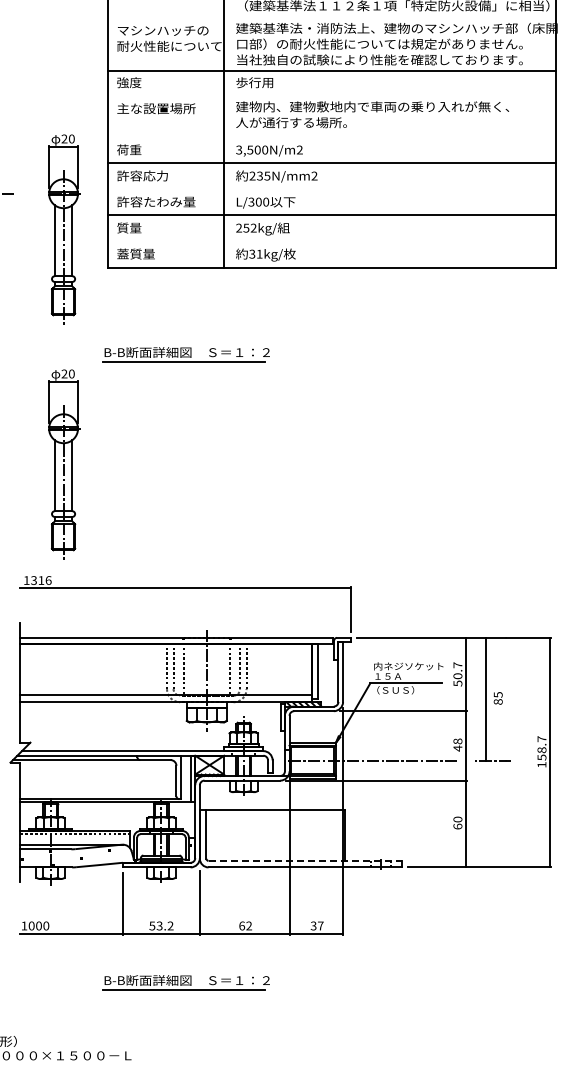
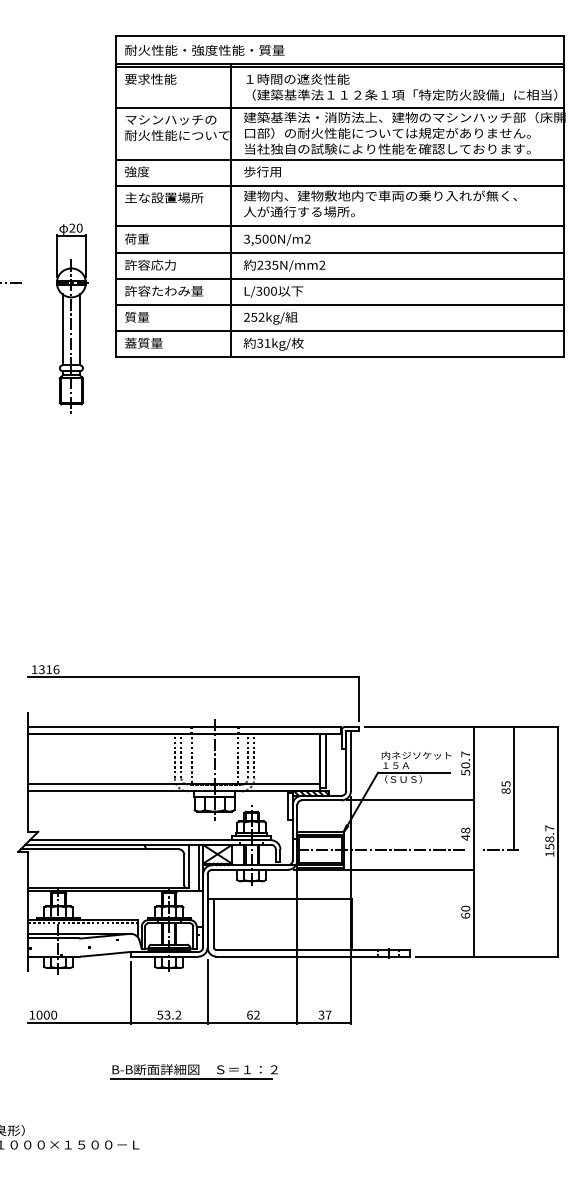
line: (331, 18) -> (339, 107), added
line: (331, 97) -> (339, 186), added
line: (331, 137) -> (339, 226), added
line: (331, 189) -> (339, 278), added
line: (331, 241) -> (339, 330), added
part: (185, 354) -> (193, 443), removed
part: (64, 464) -> (72, 553), removed
line: (485, 699) -> (513, 788), moved
line: (305, 861) -> (313, 950), dashed -> solid

